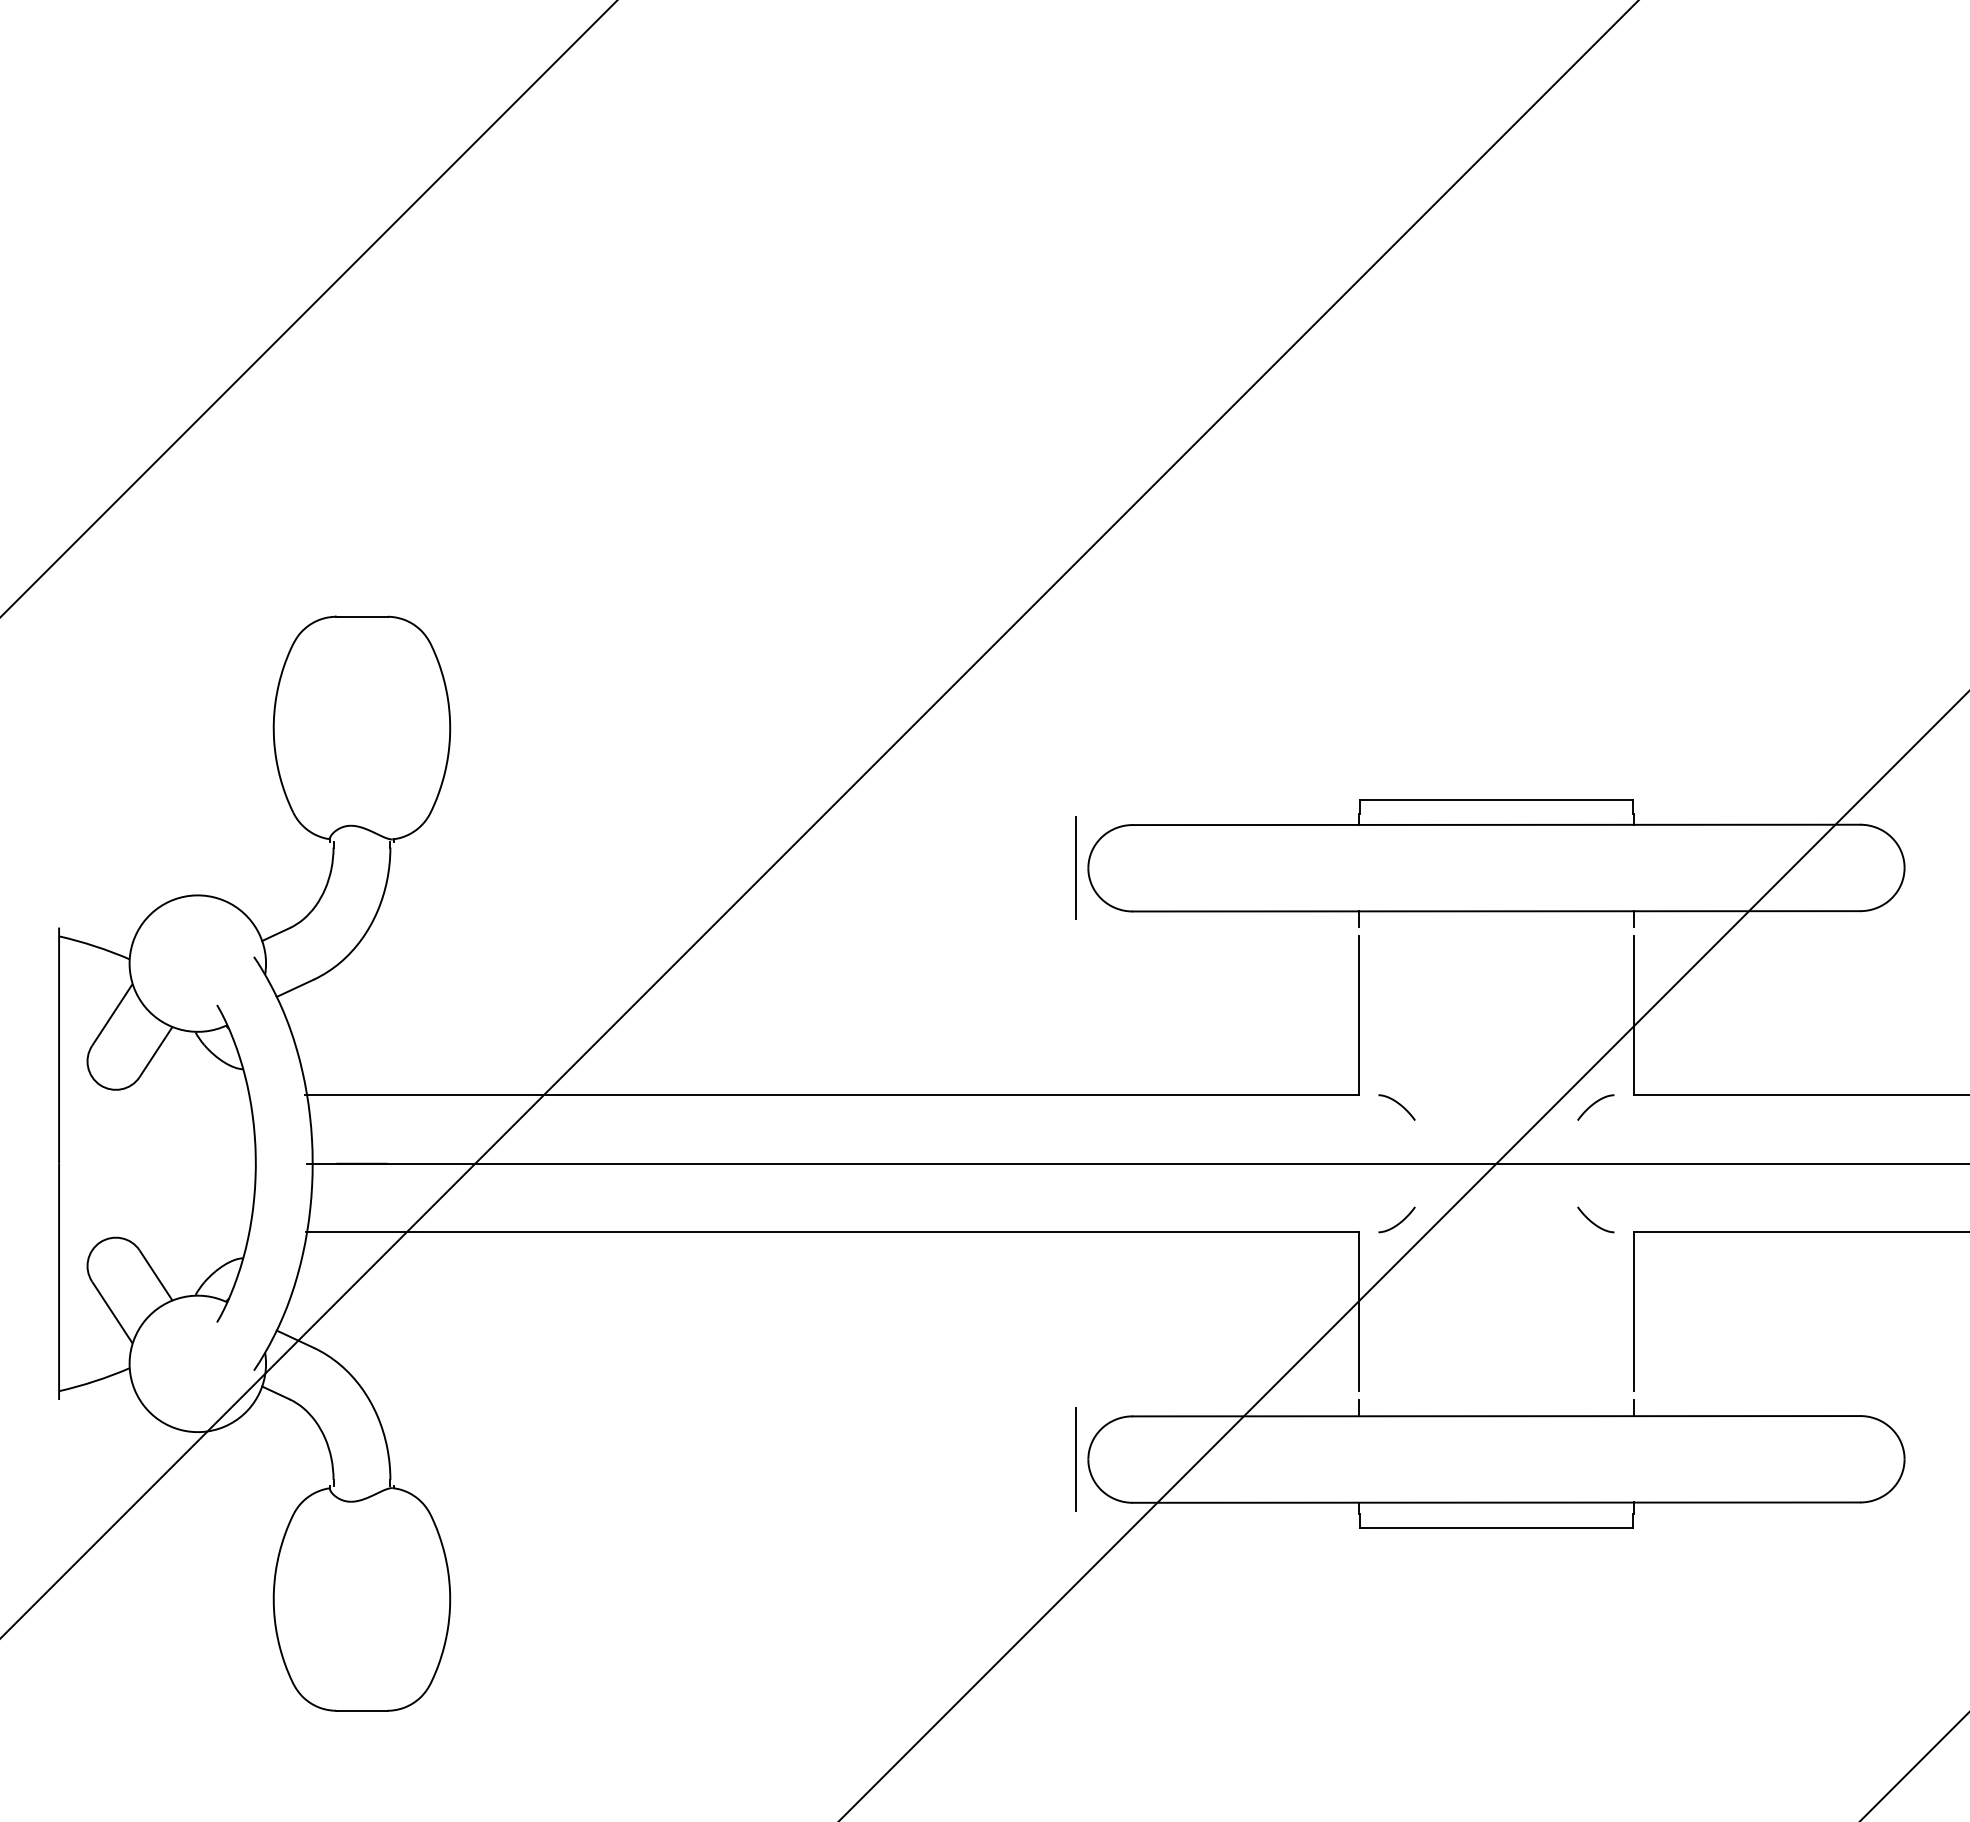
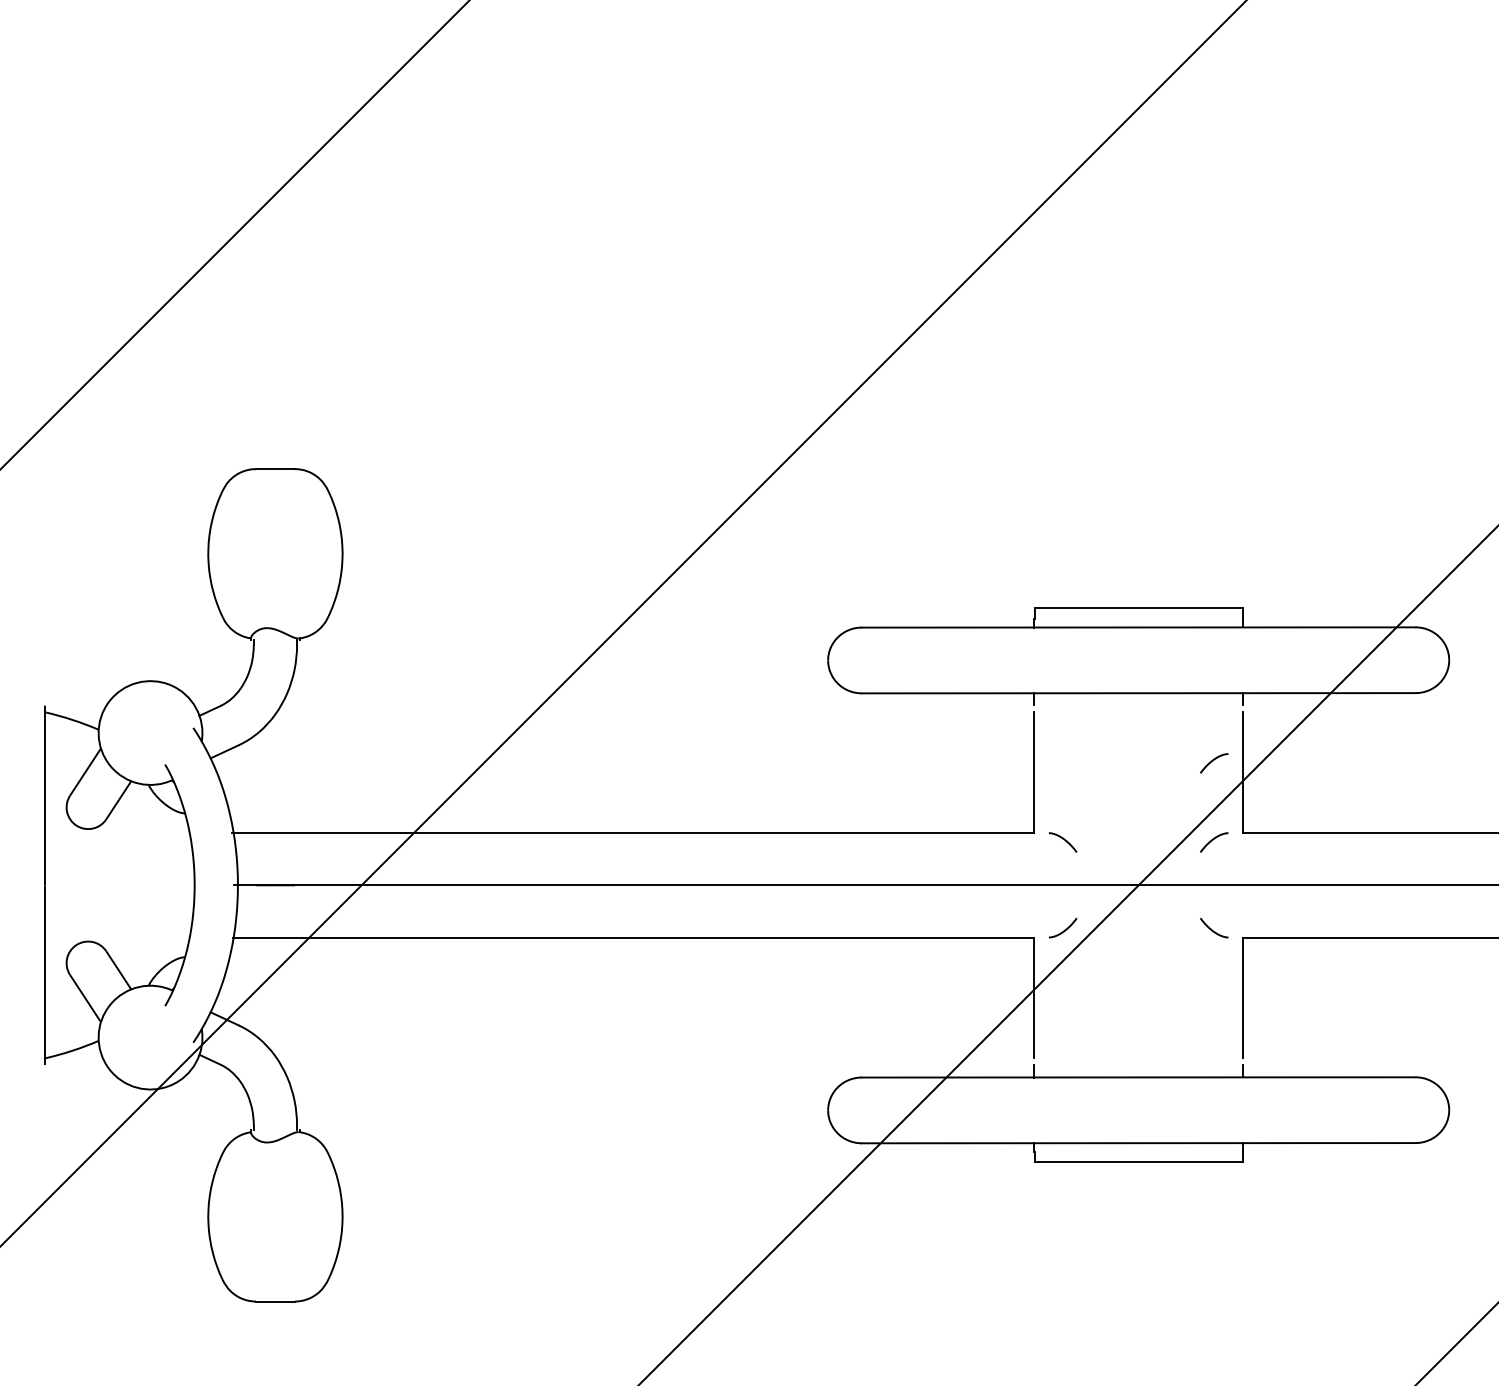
line: (1075, 867) -> (818, 659), removed
curve: (1593, 1001) -> (1212, 761), added
line: (1075, 1459) -> (818, 1110), removed

